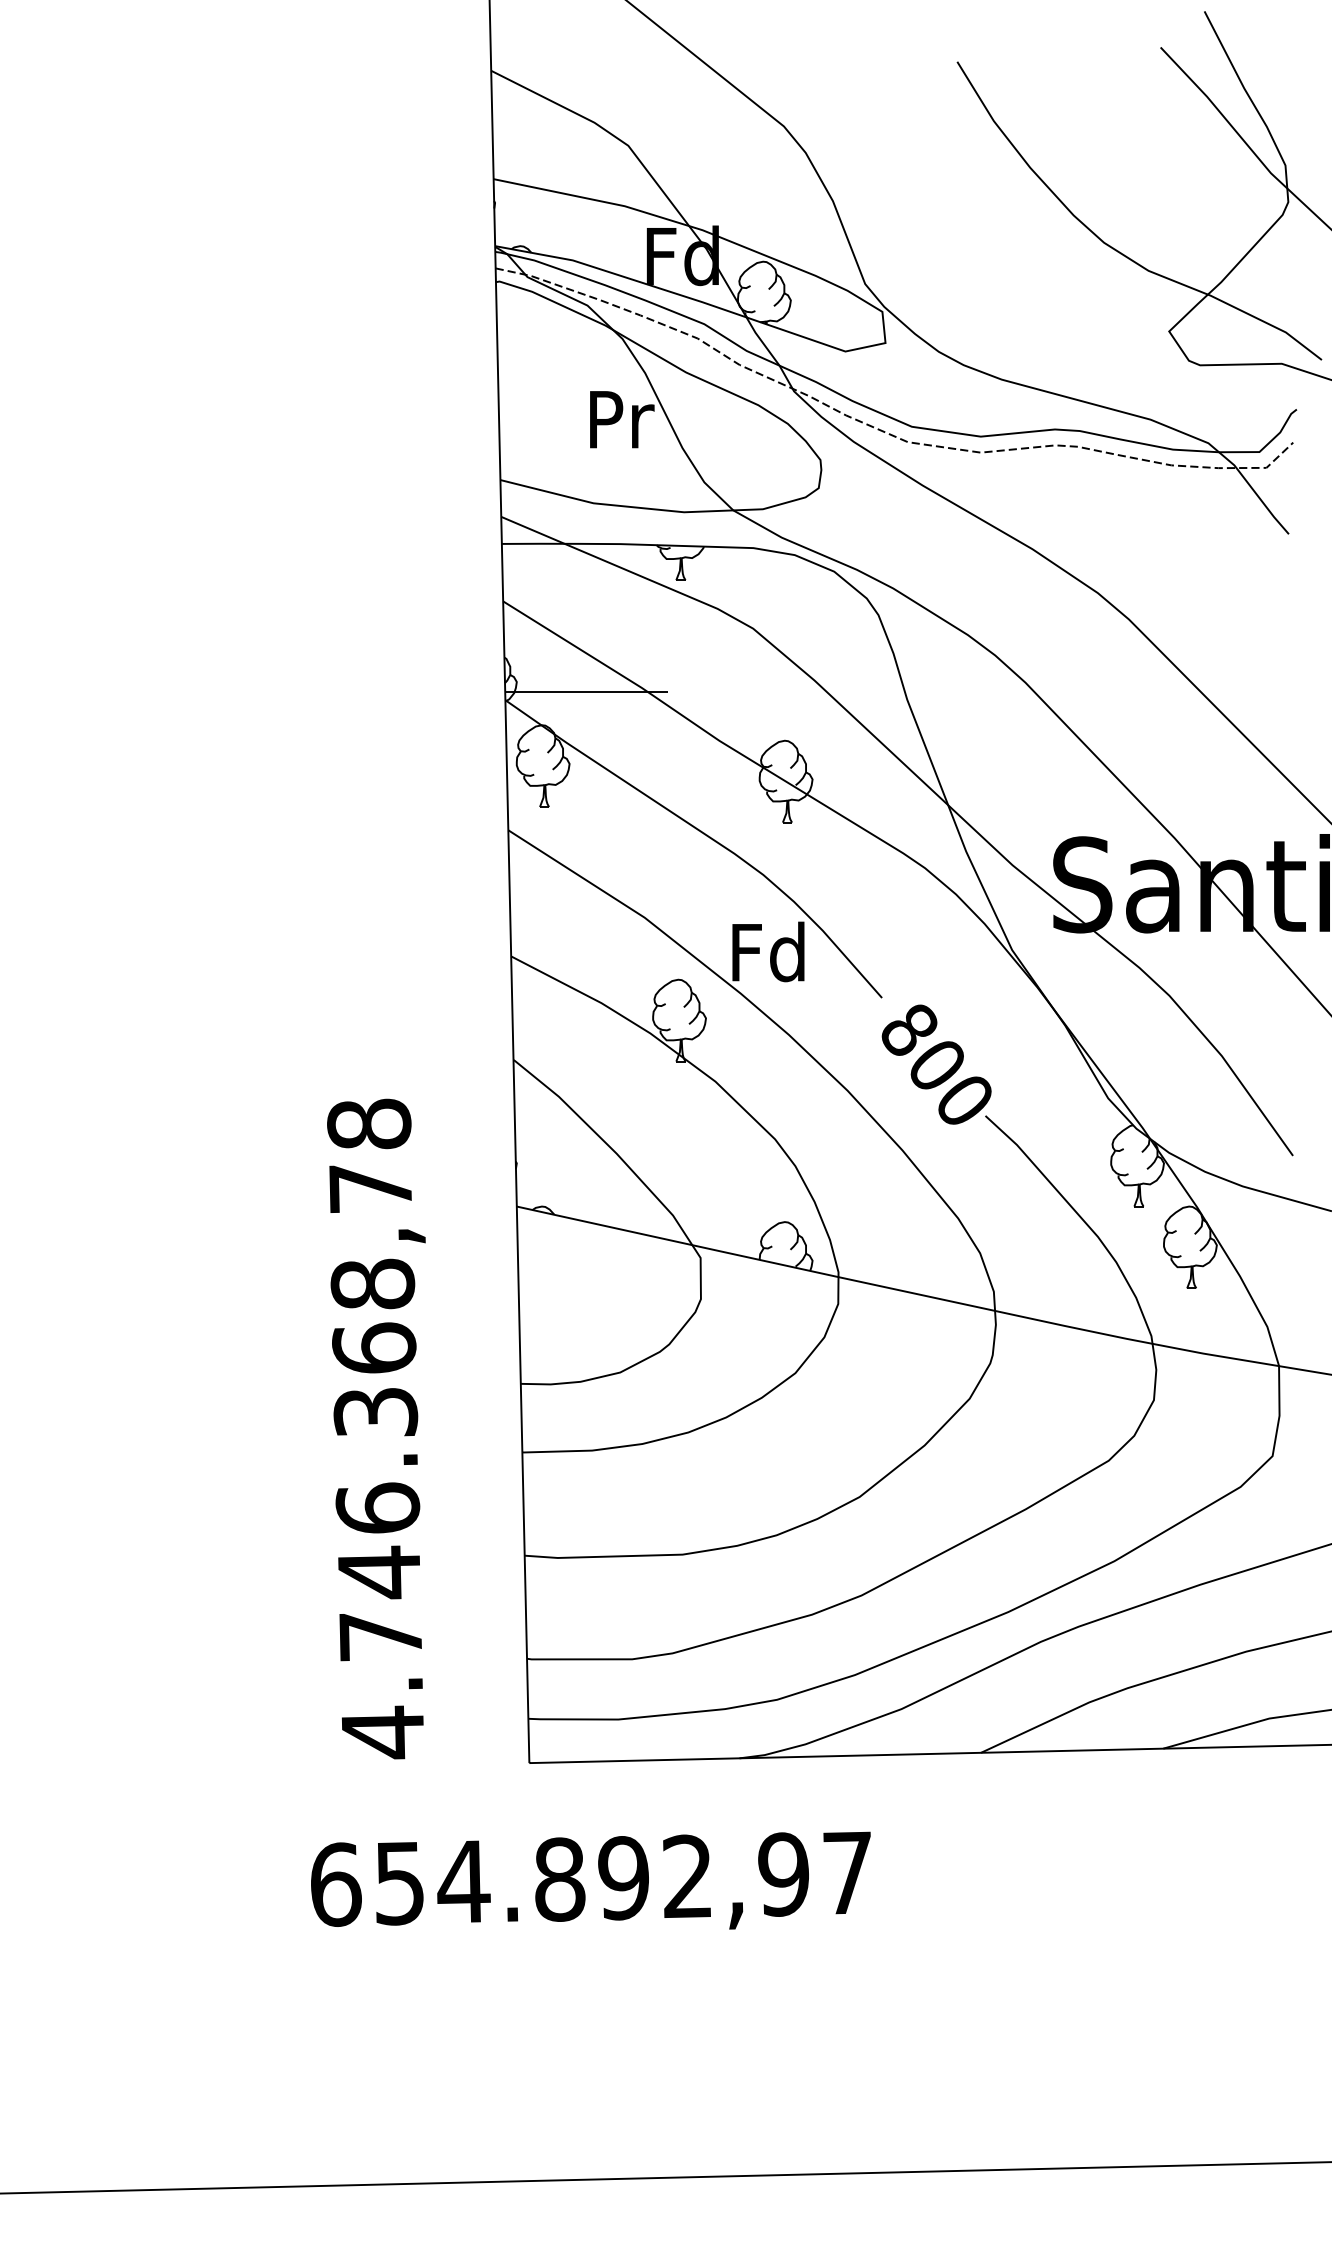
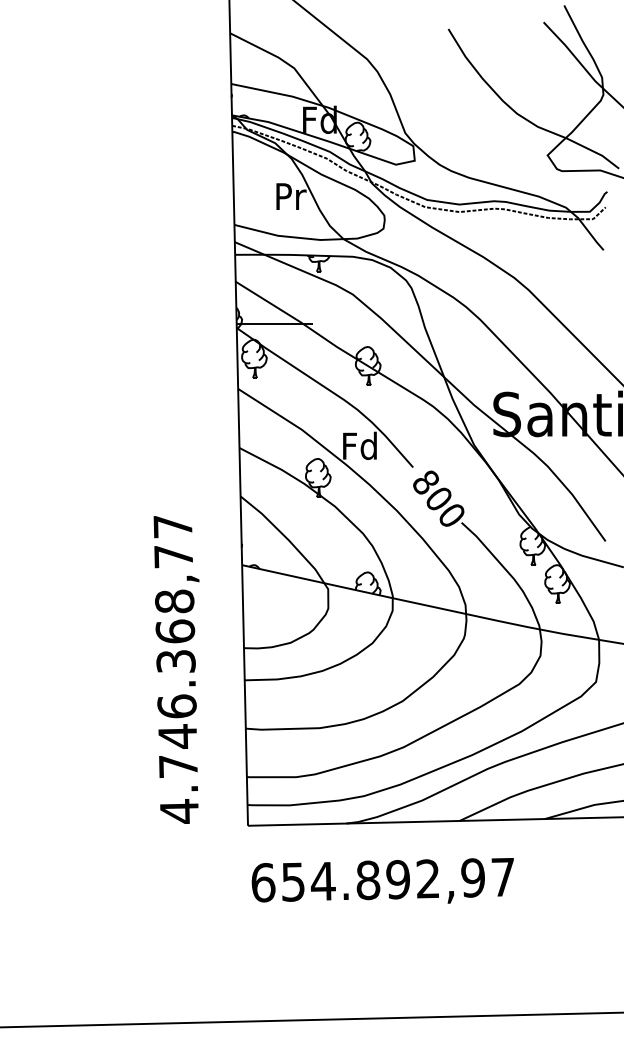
text: (368, 1124) -> (172, 526), 4.746.368,78 -> 4.746.368,77
text: (590, 1879) -> (382, 880), moved

